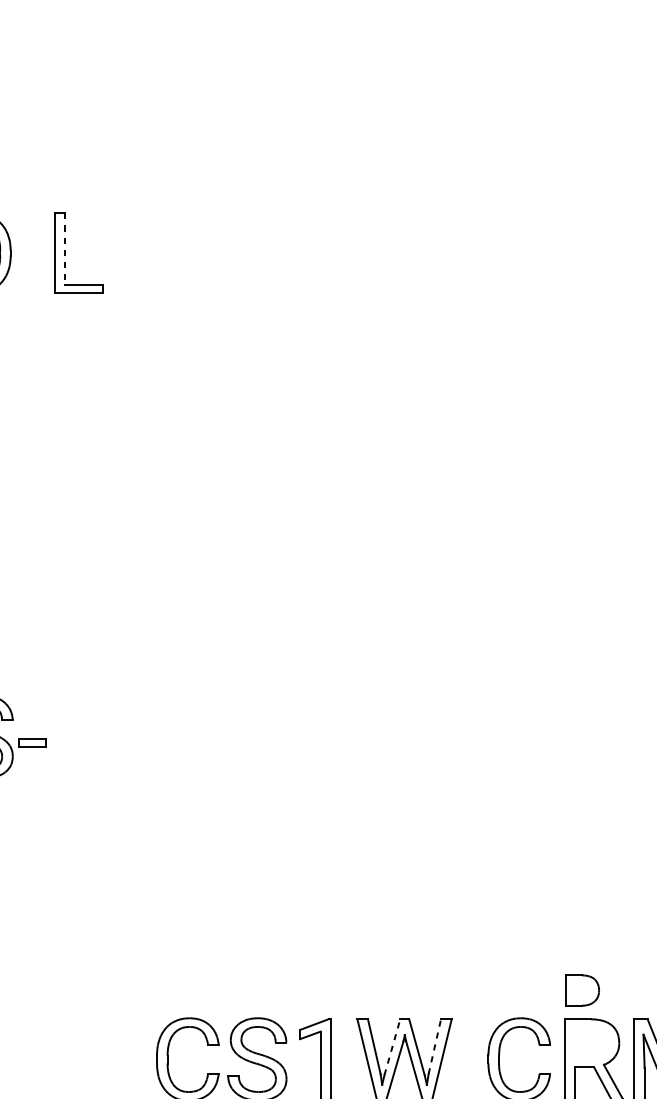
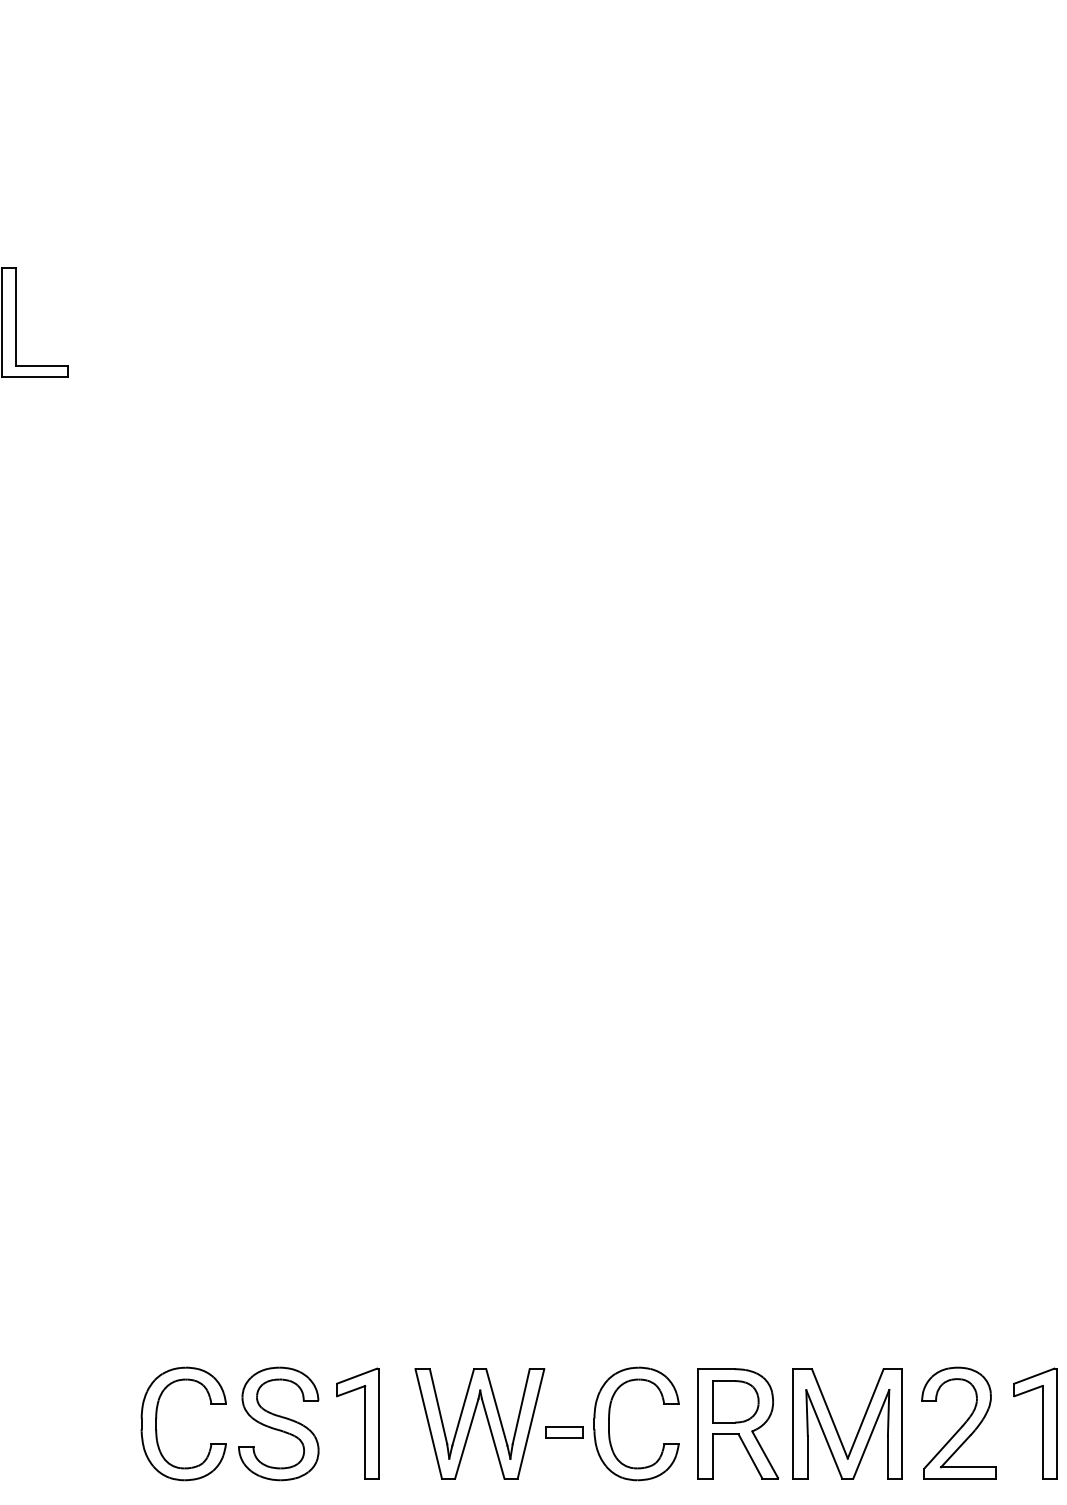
line: (65, 248) -> (16, 316), dashed -> solid
part: (582, 990) -> (735, 1401), moved
line: (435, 1046) -> (521, 1406), dashed -> solid
line: (392, 1047) -> (463, 1407), dashed -> solid
part: (466, 1065) -> (564, 1432), added

